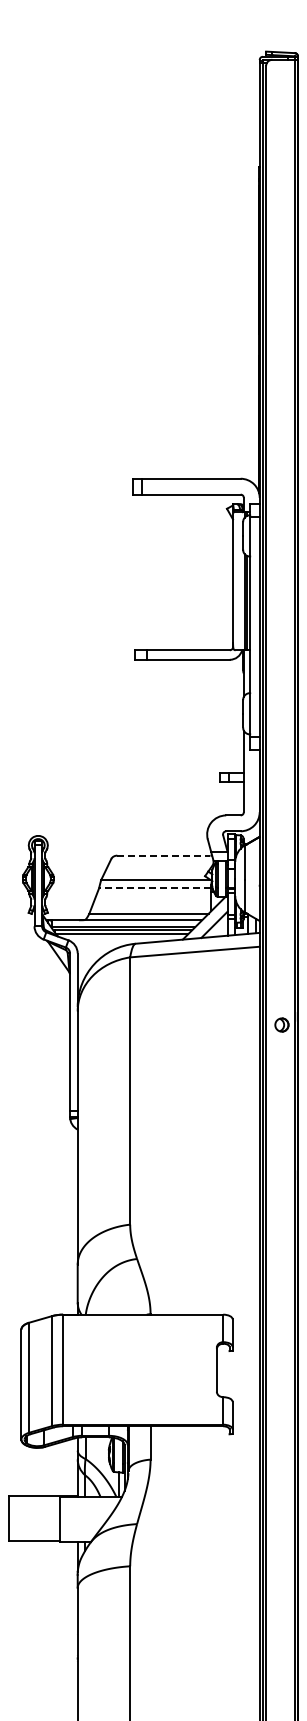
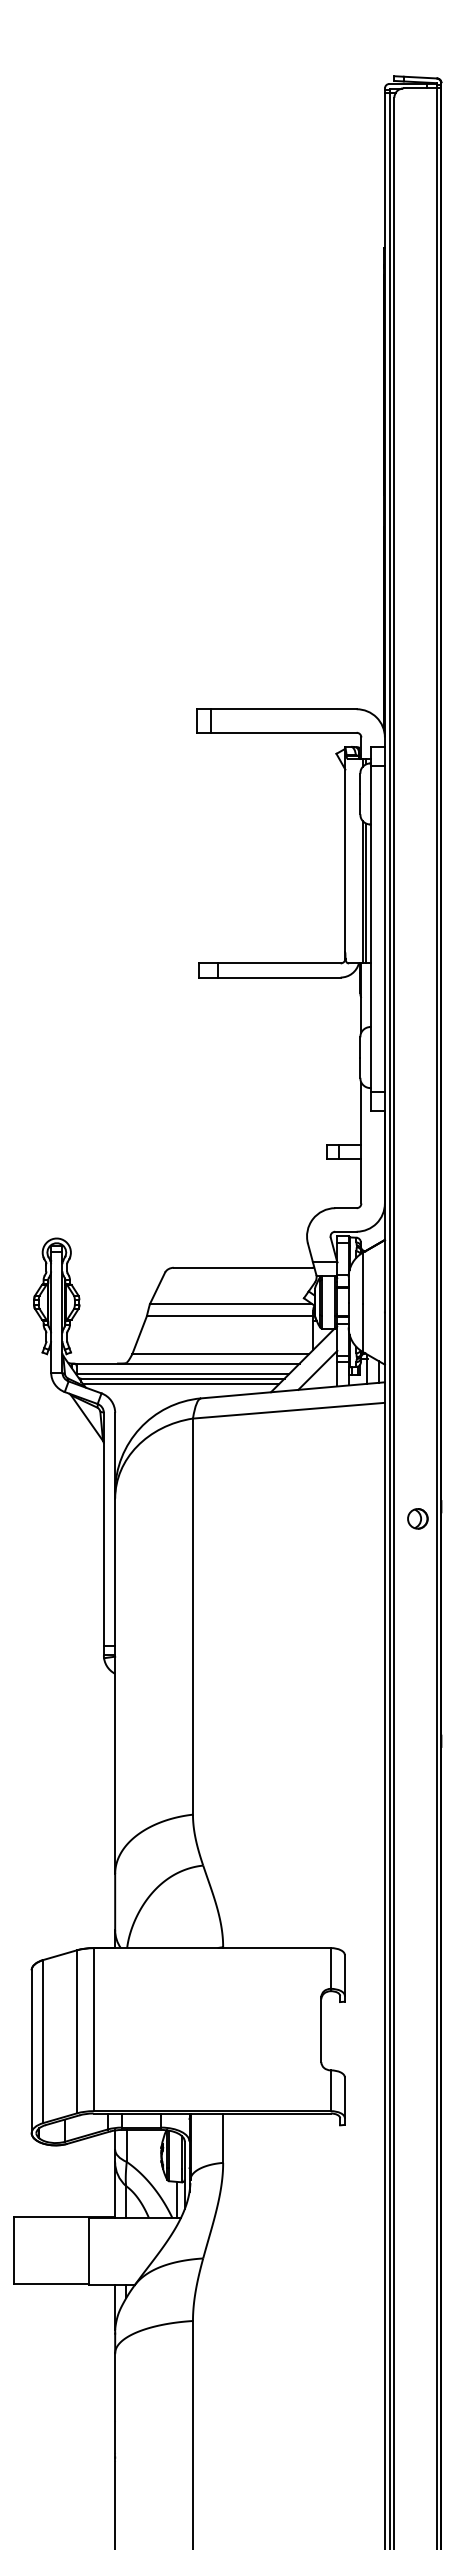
line: (163, 855) -> (242, 1267), dashed -> solid
line: (154, 888) -> (228, 1316), dashed -> solid

